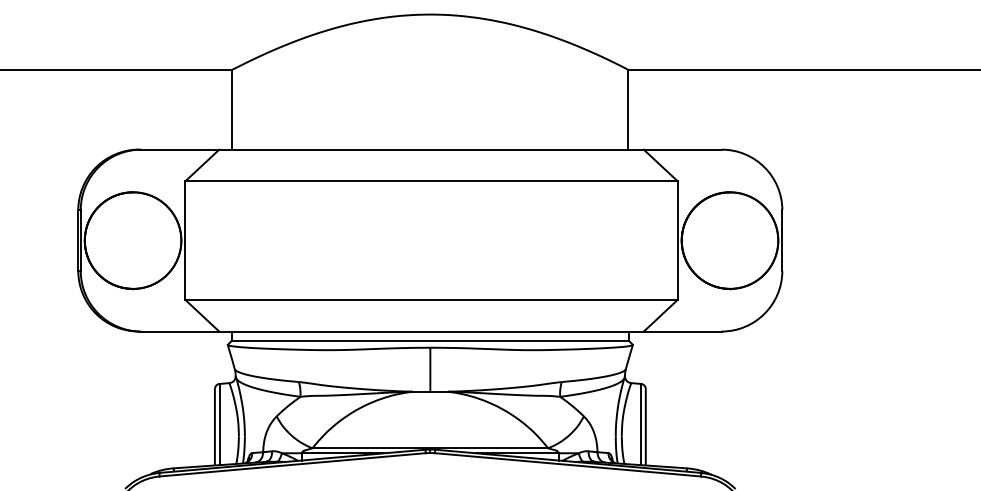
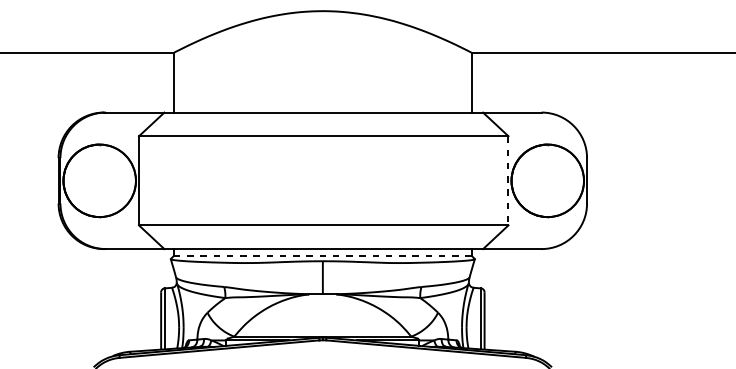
line: (677, 241) -> (508, 181), solid -> dashed
line: (430, 340) -> (322, 255), solid -> dashed

